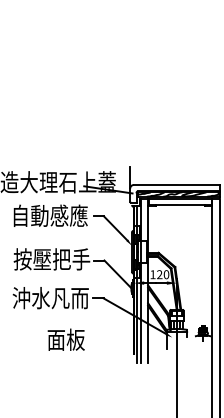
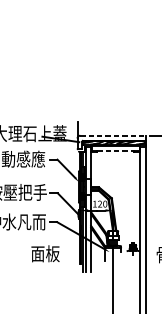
line: (176, 185) -> (112, 136), solid -> dashed
line: (180, 204) -> (115, 150), solid -> dashed
text: (65, 339) -> (44, 253), moved

